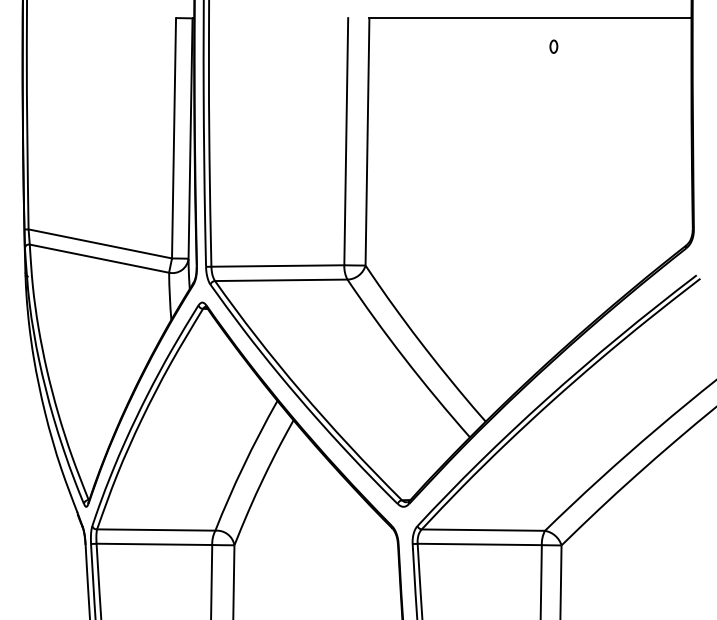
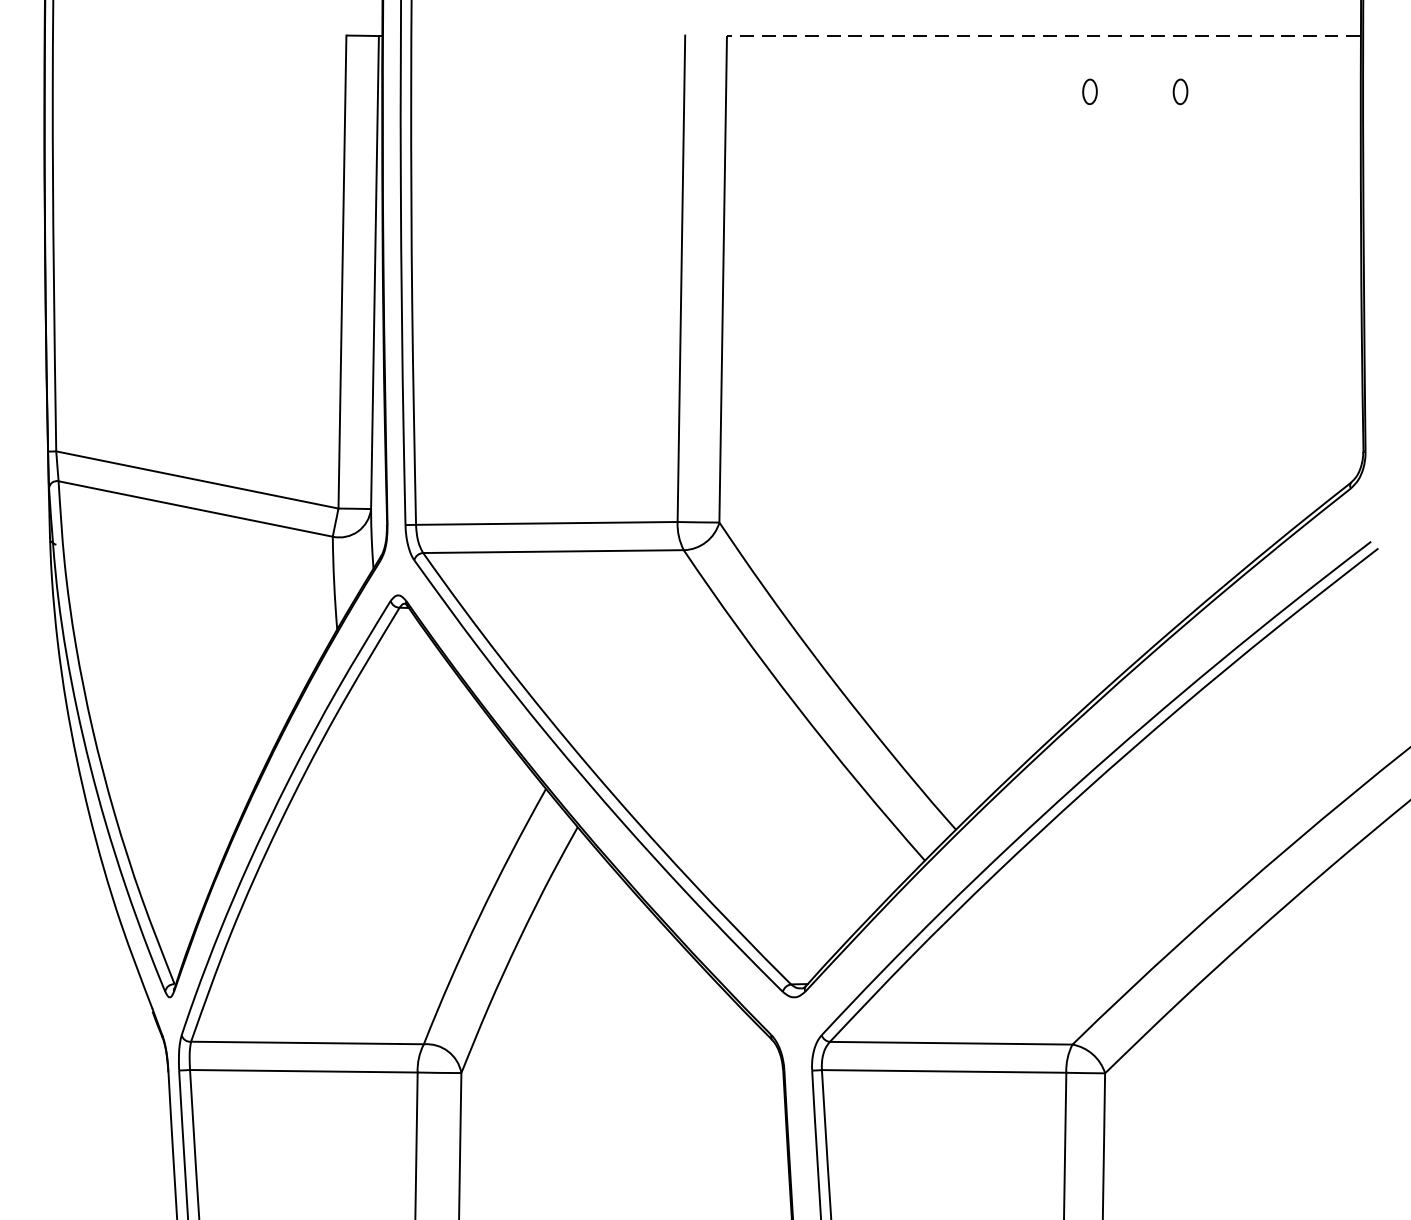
line: (530, 18) -> (1043, 36), solid -> dashed
part: (599, 46) -> (1179, 91), added

